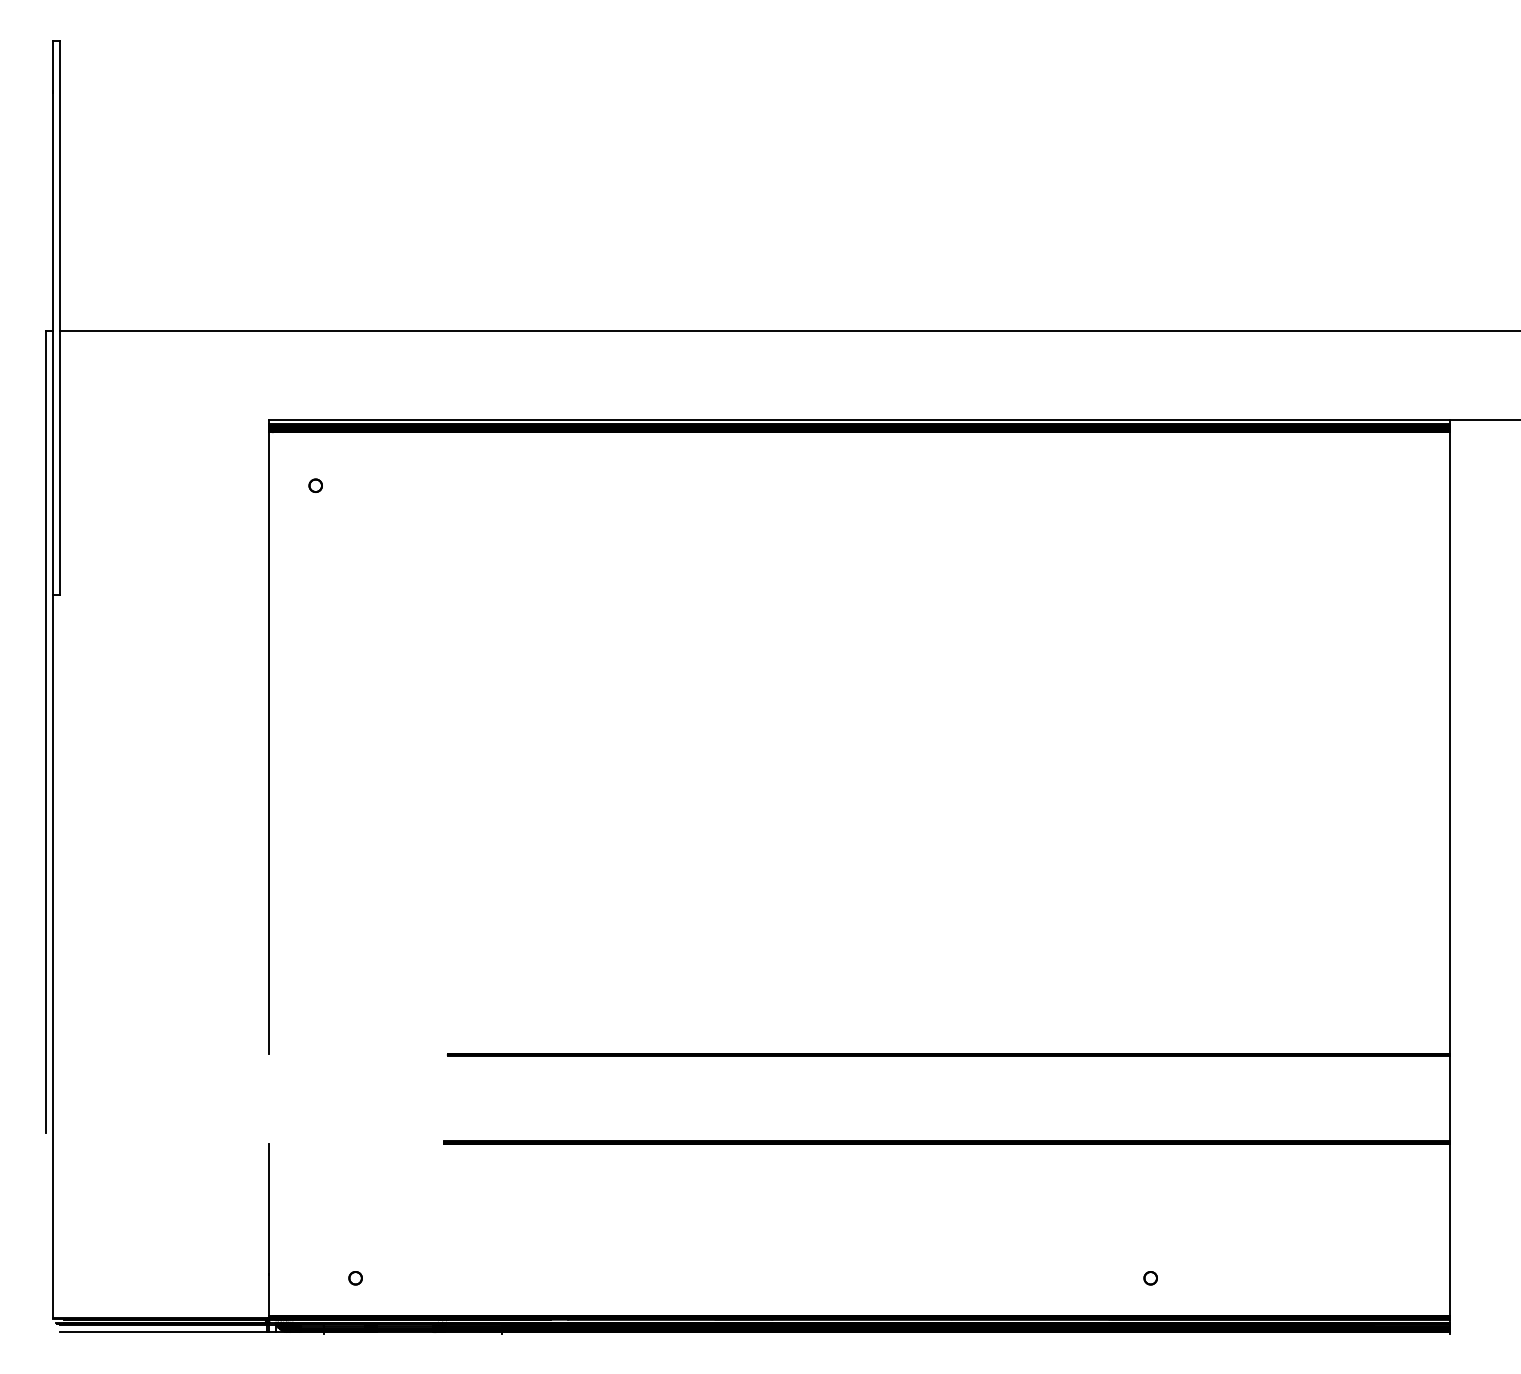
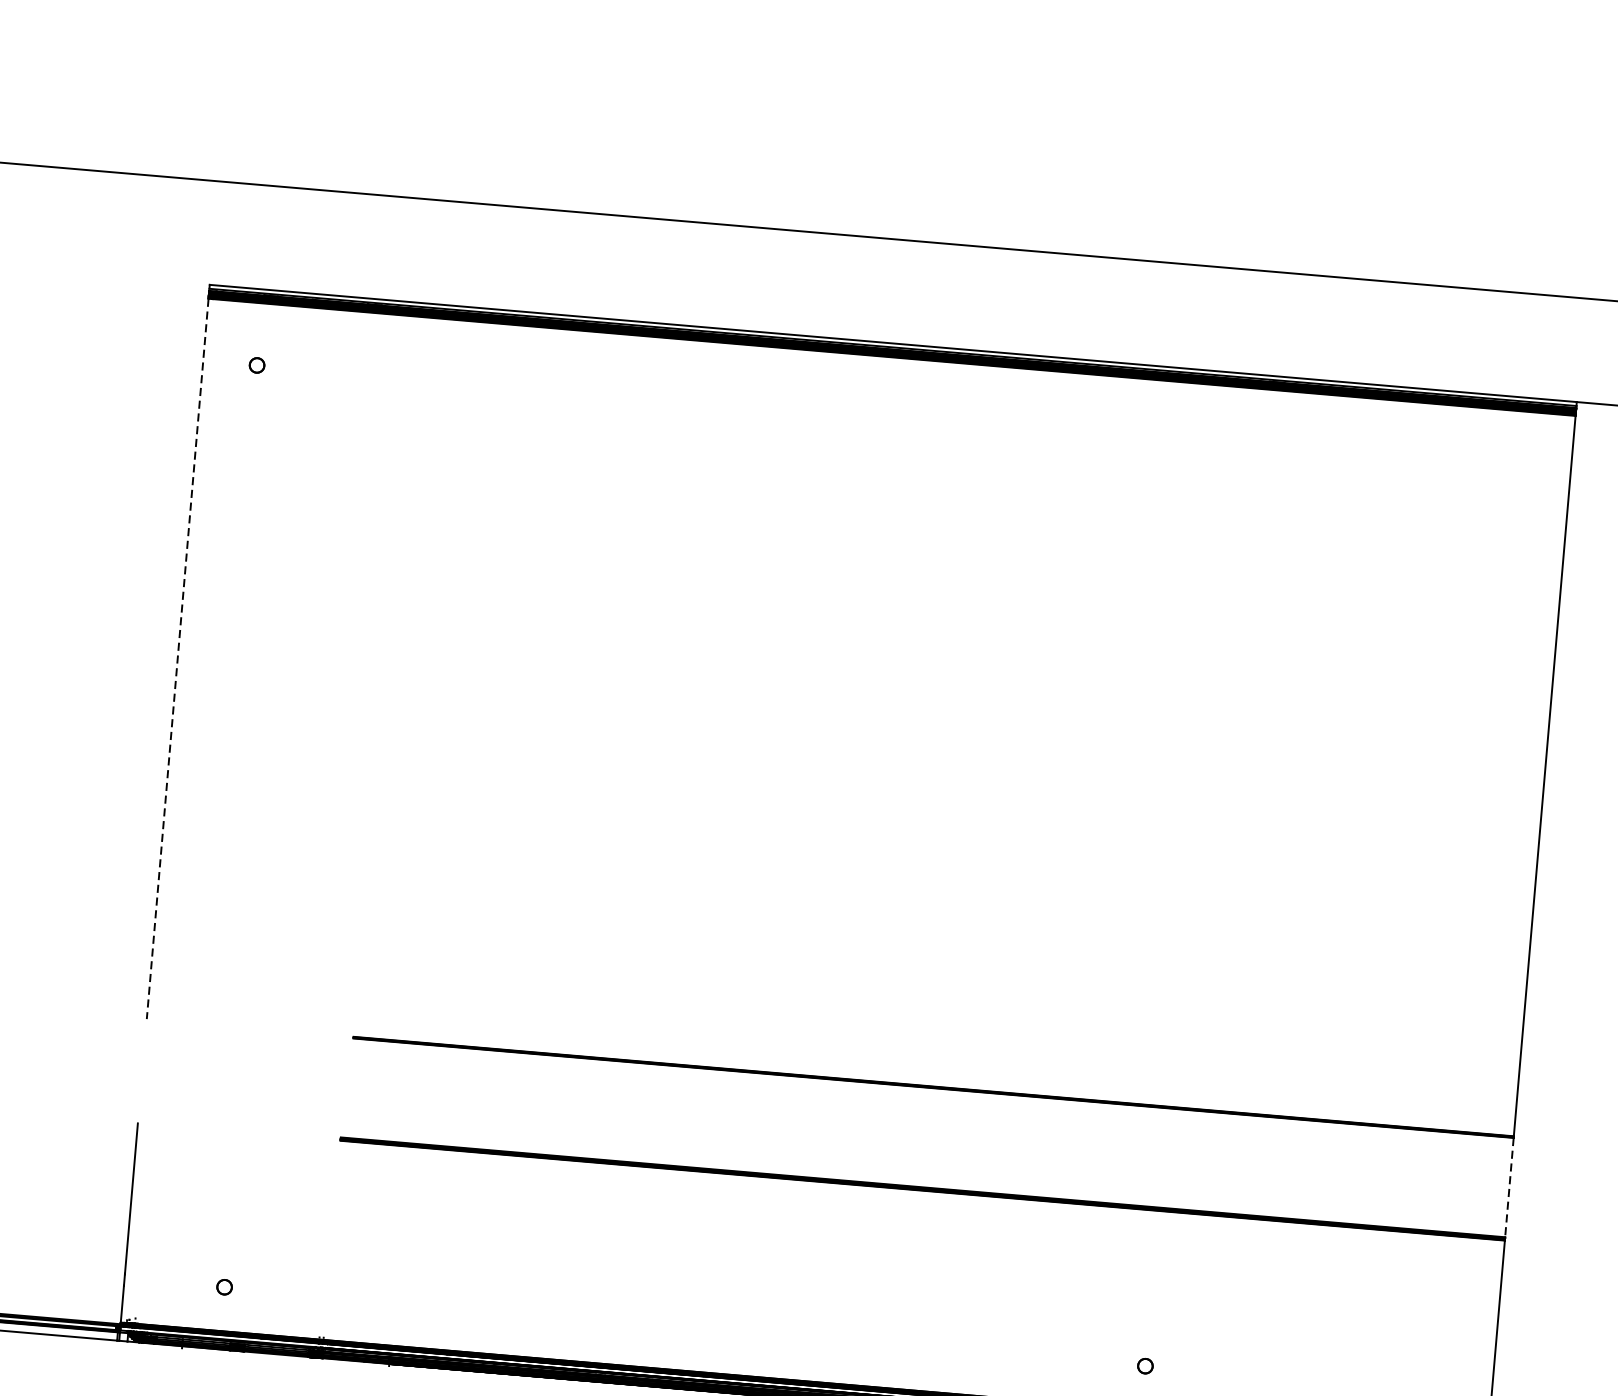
line: (269, 743) -> (177, 659), solid -> dashed
line: (1449, 1098) -> (1509, 1187), solid -> dashed

